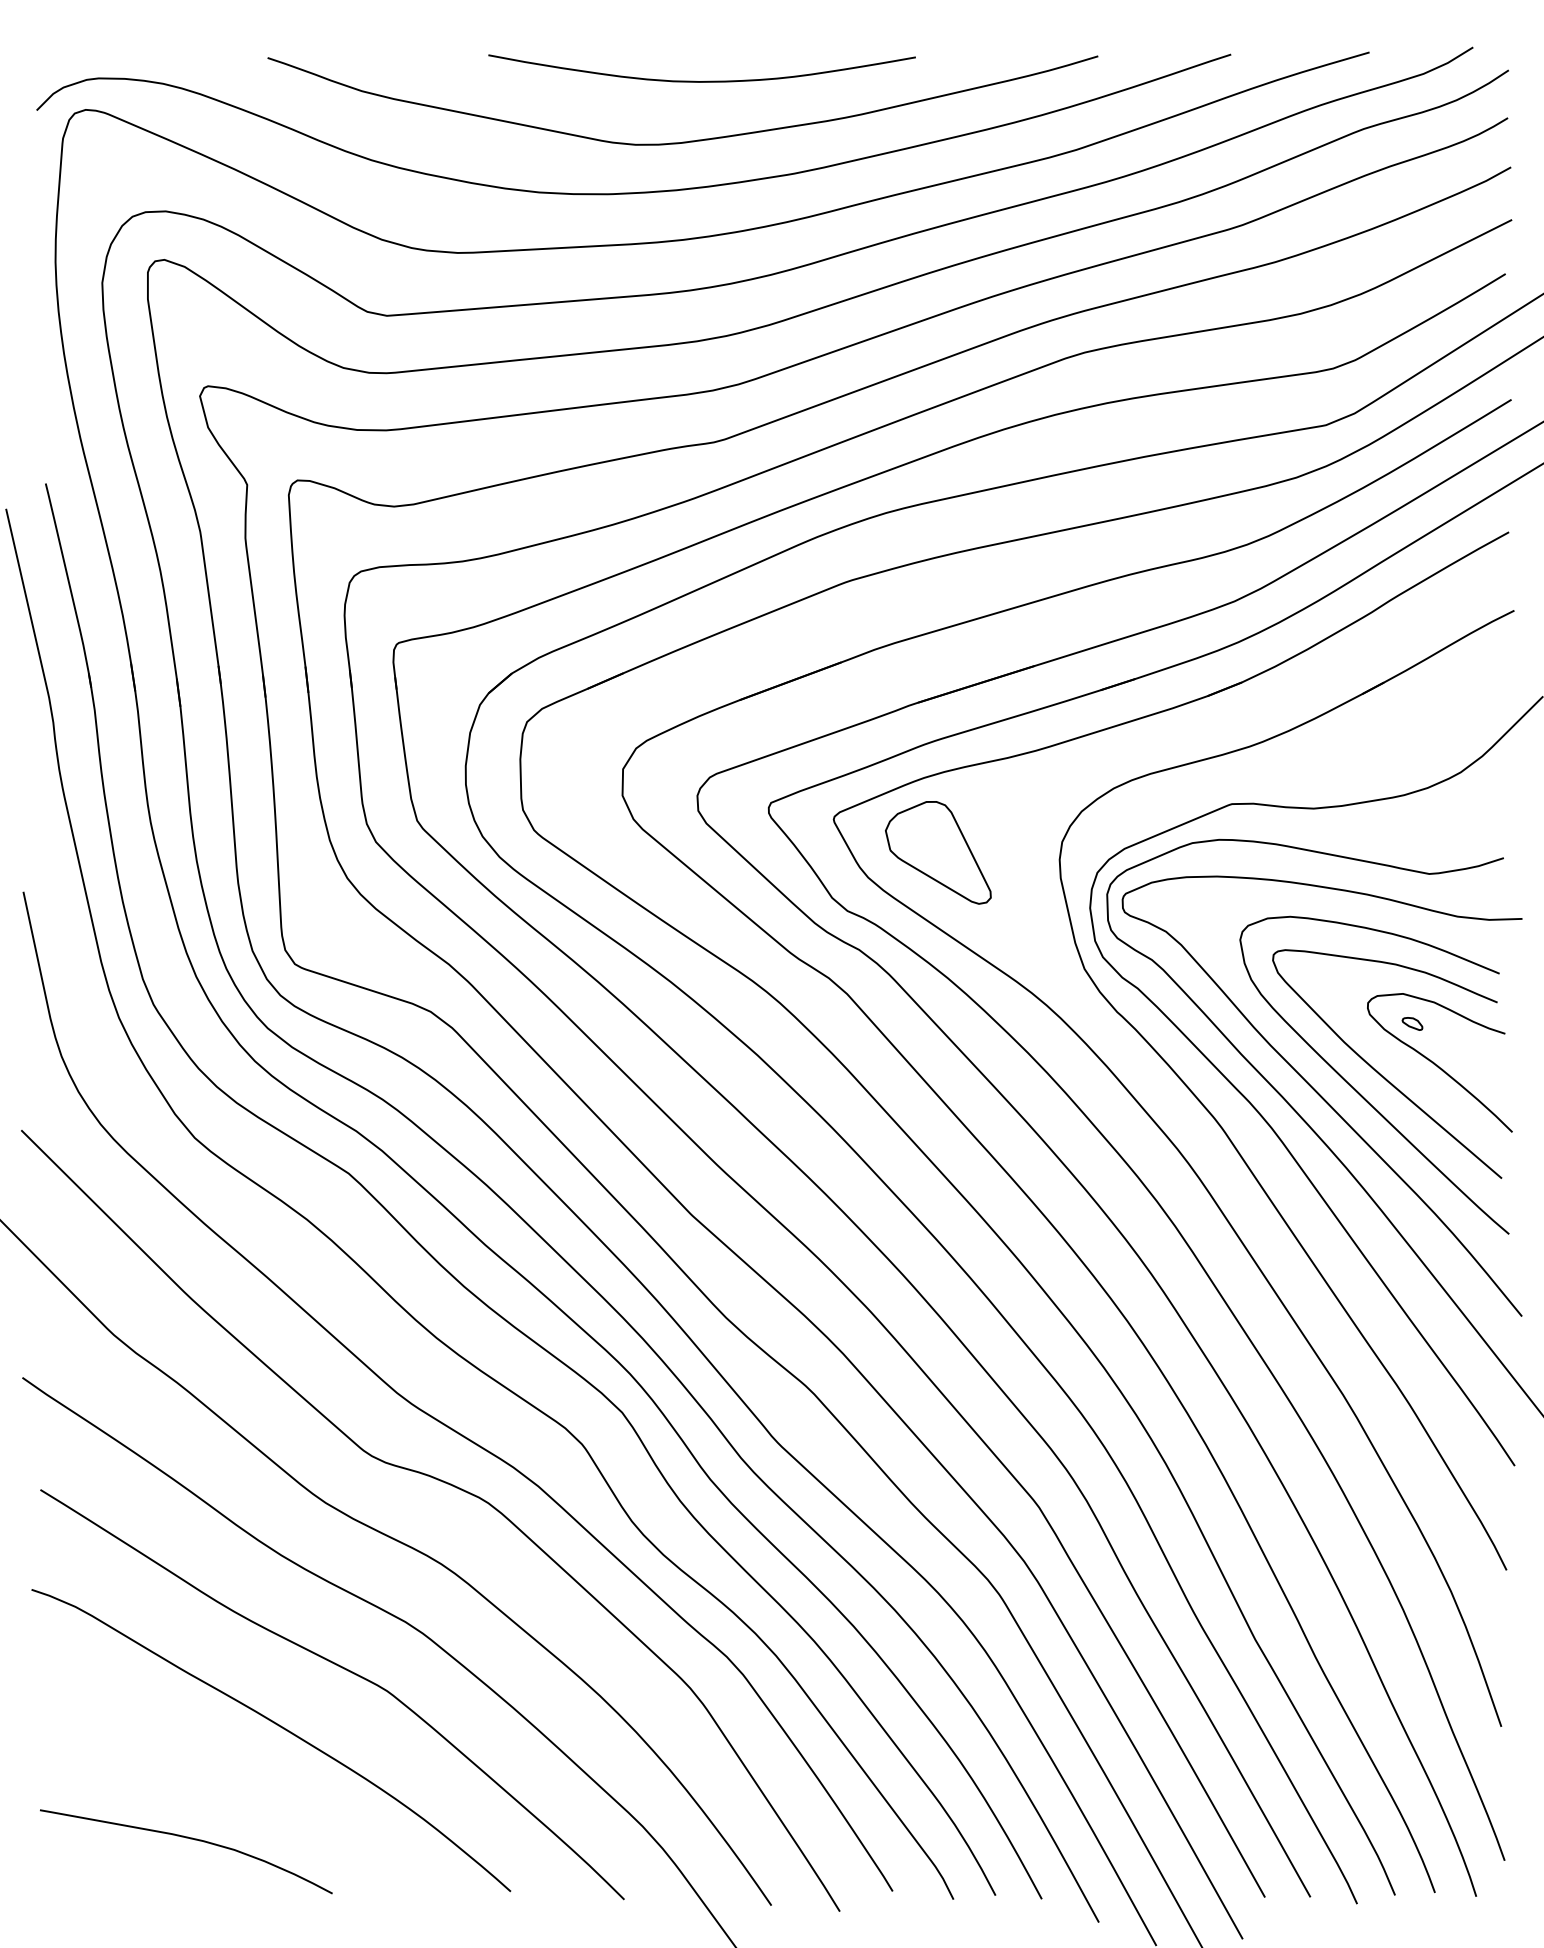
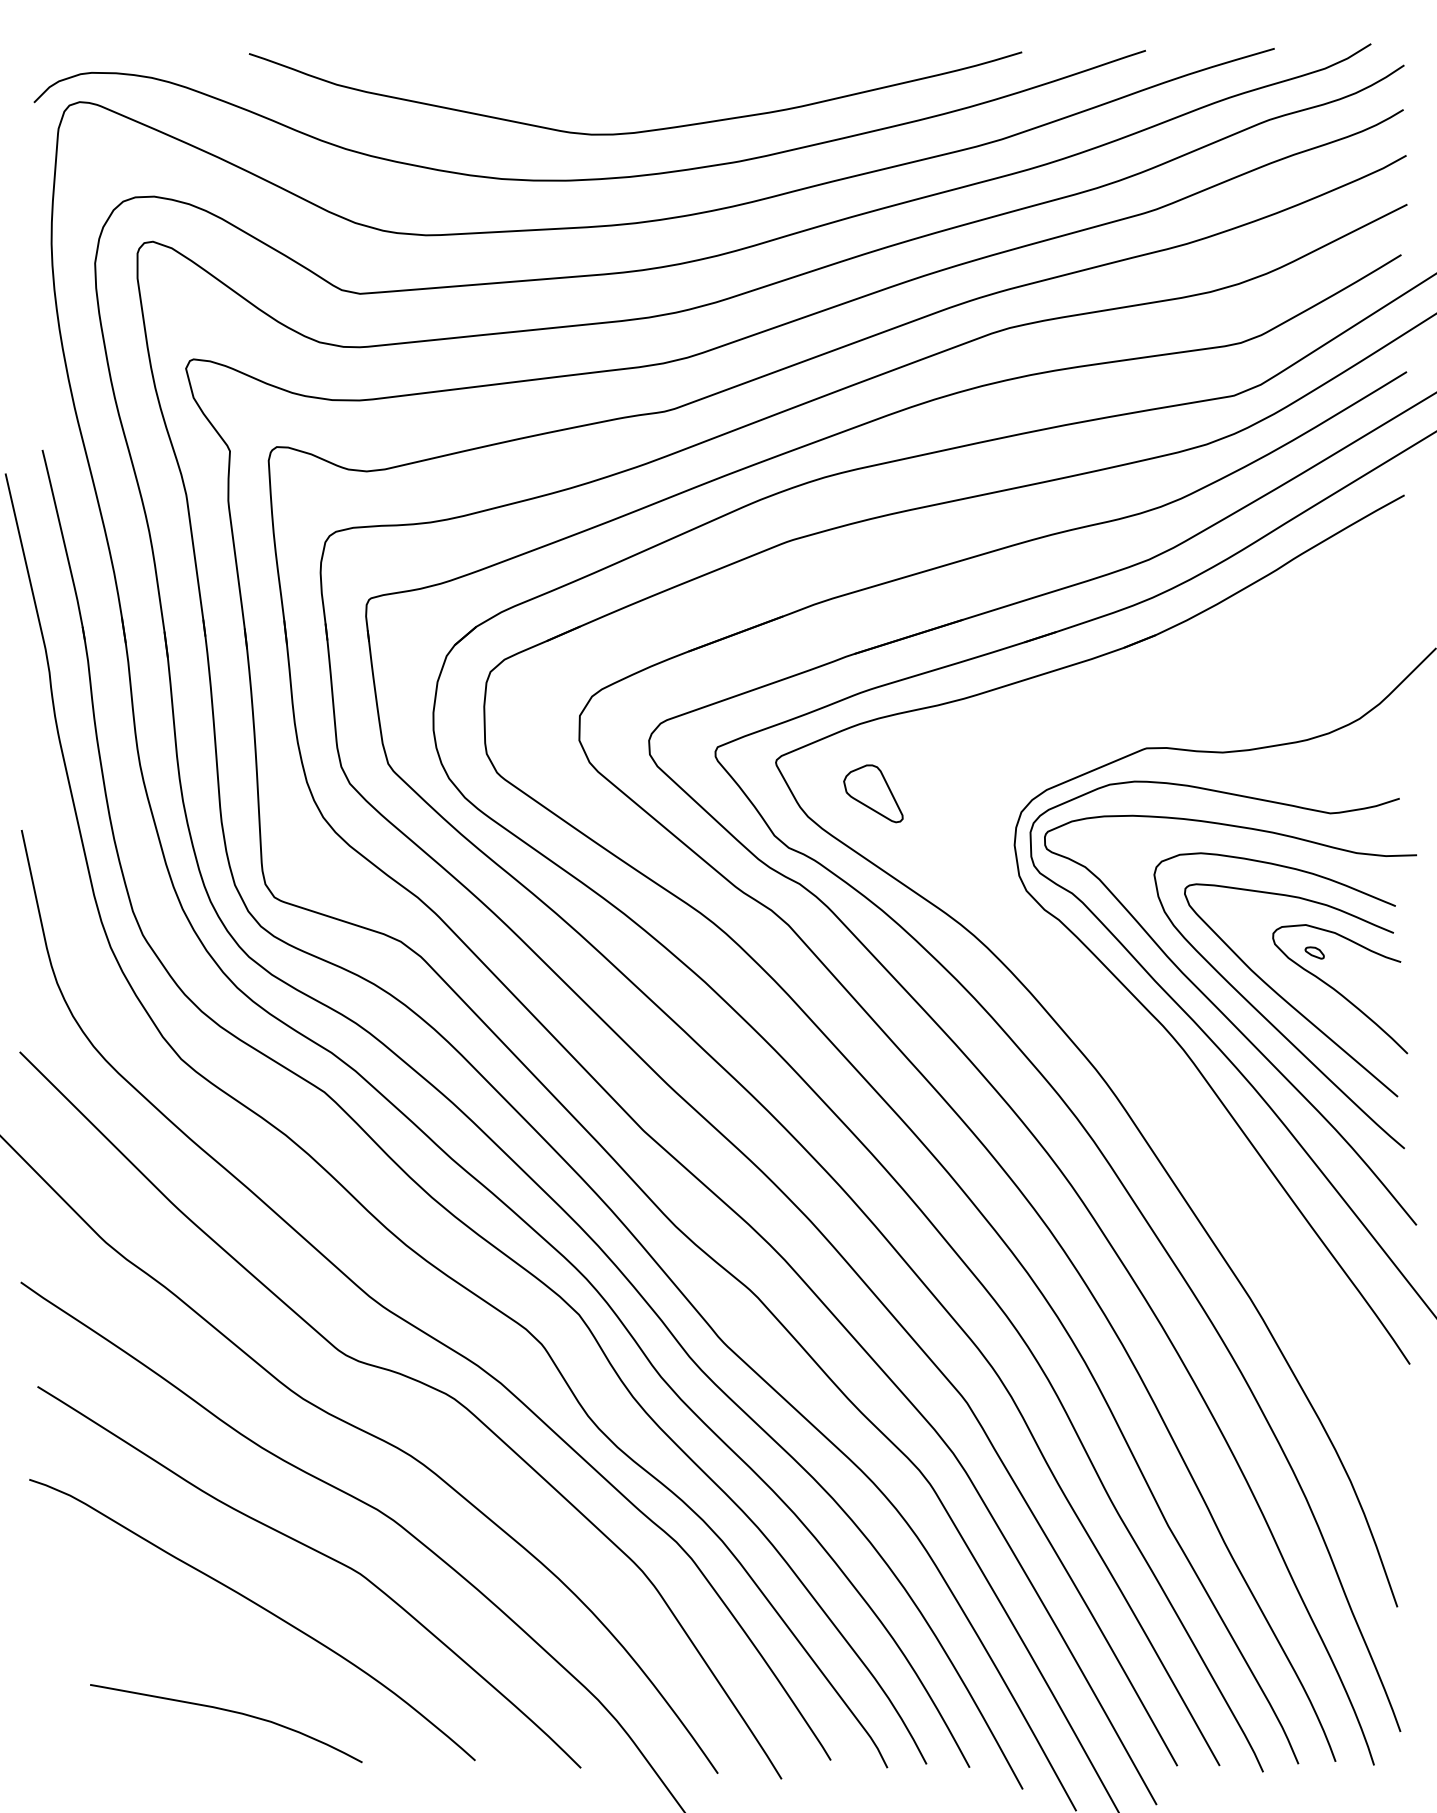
curve: (702, 81) -> (653, 75), removed
part: (938, 852) -> (873, 793), size x0.6
part: (1225, 1130) -> (1140, 1052), removed
curve: (186, 1838) -> (226, 1711), moved

